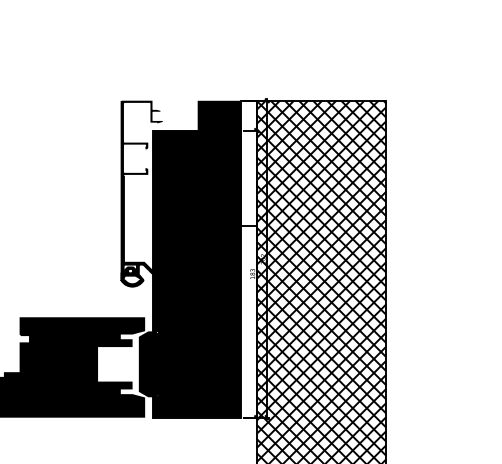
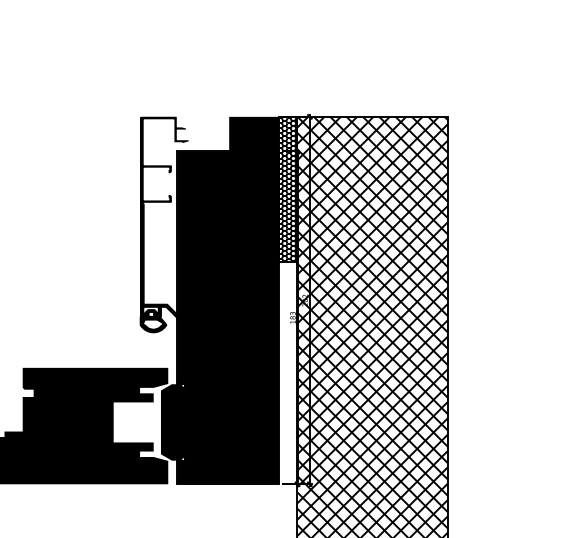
hatch: (248, 163) -> (288, 189), added

